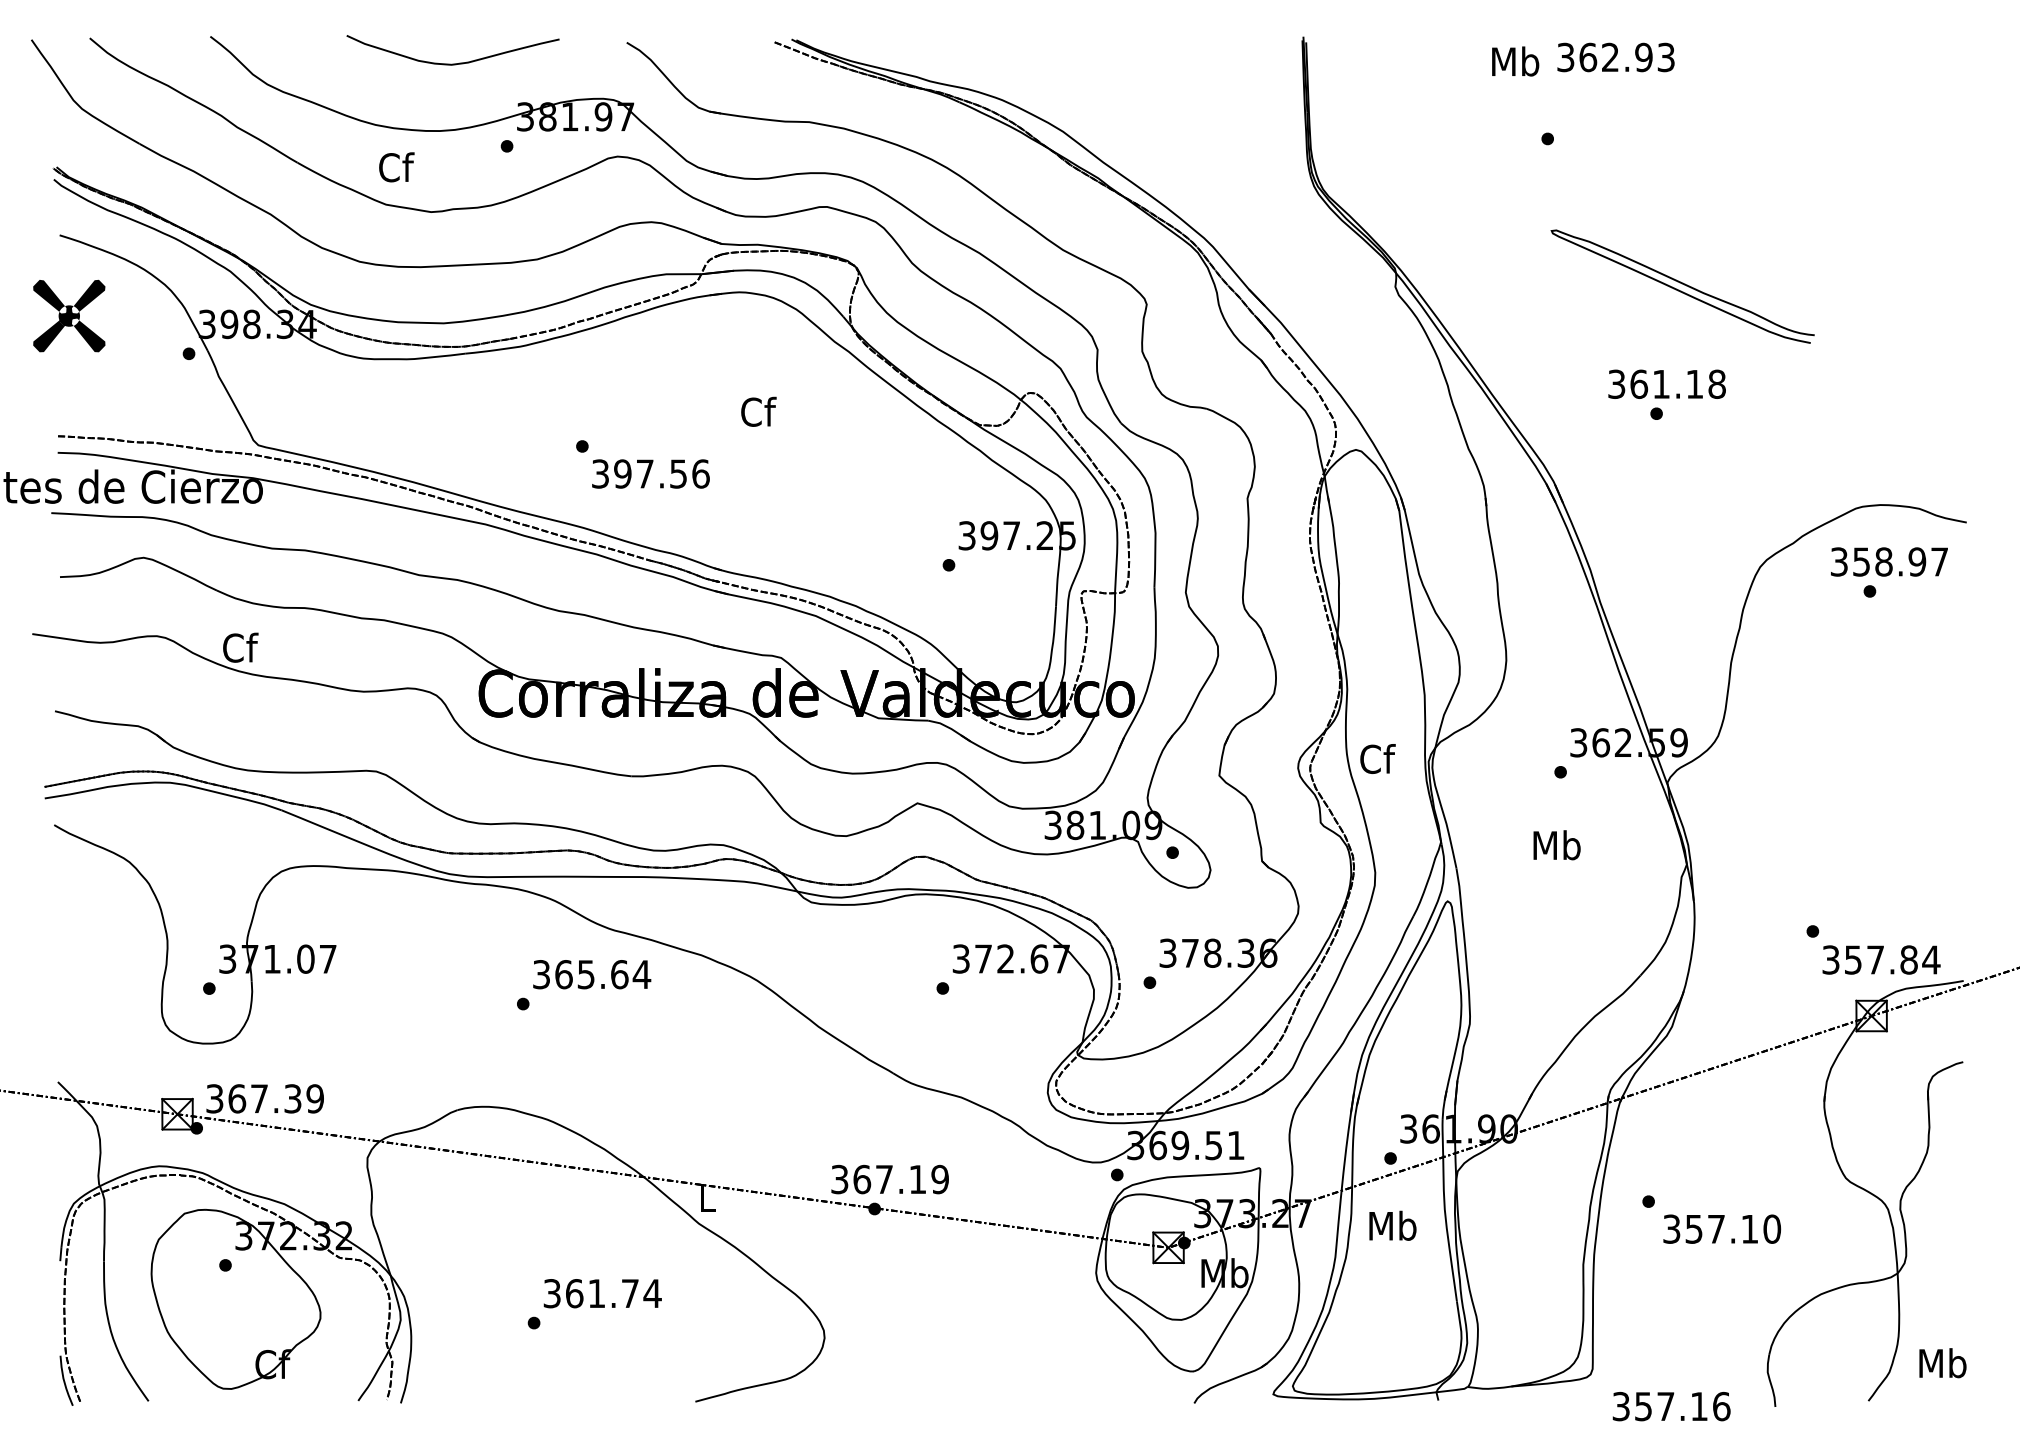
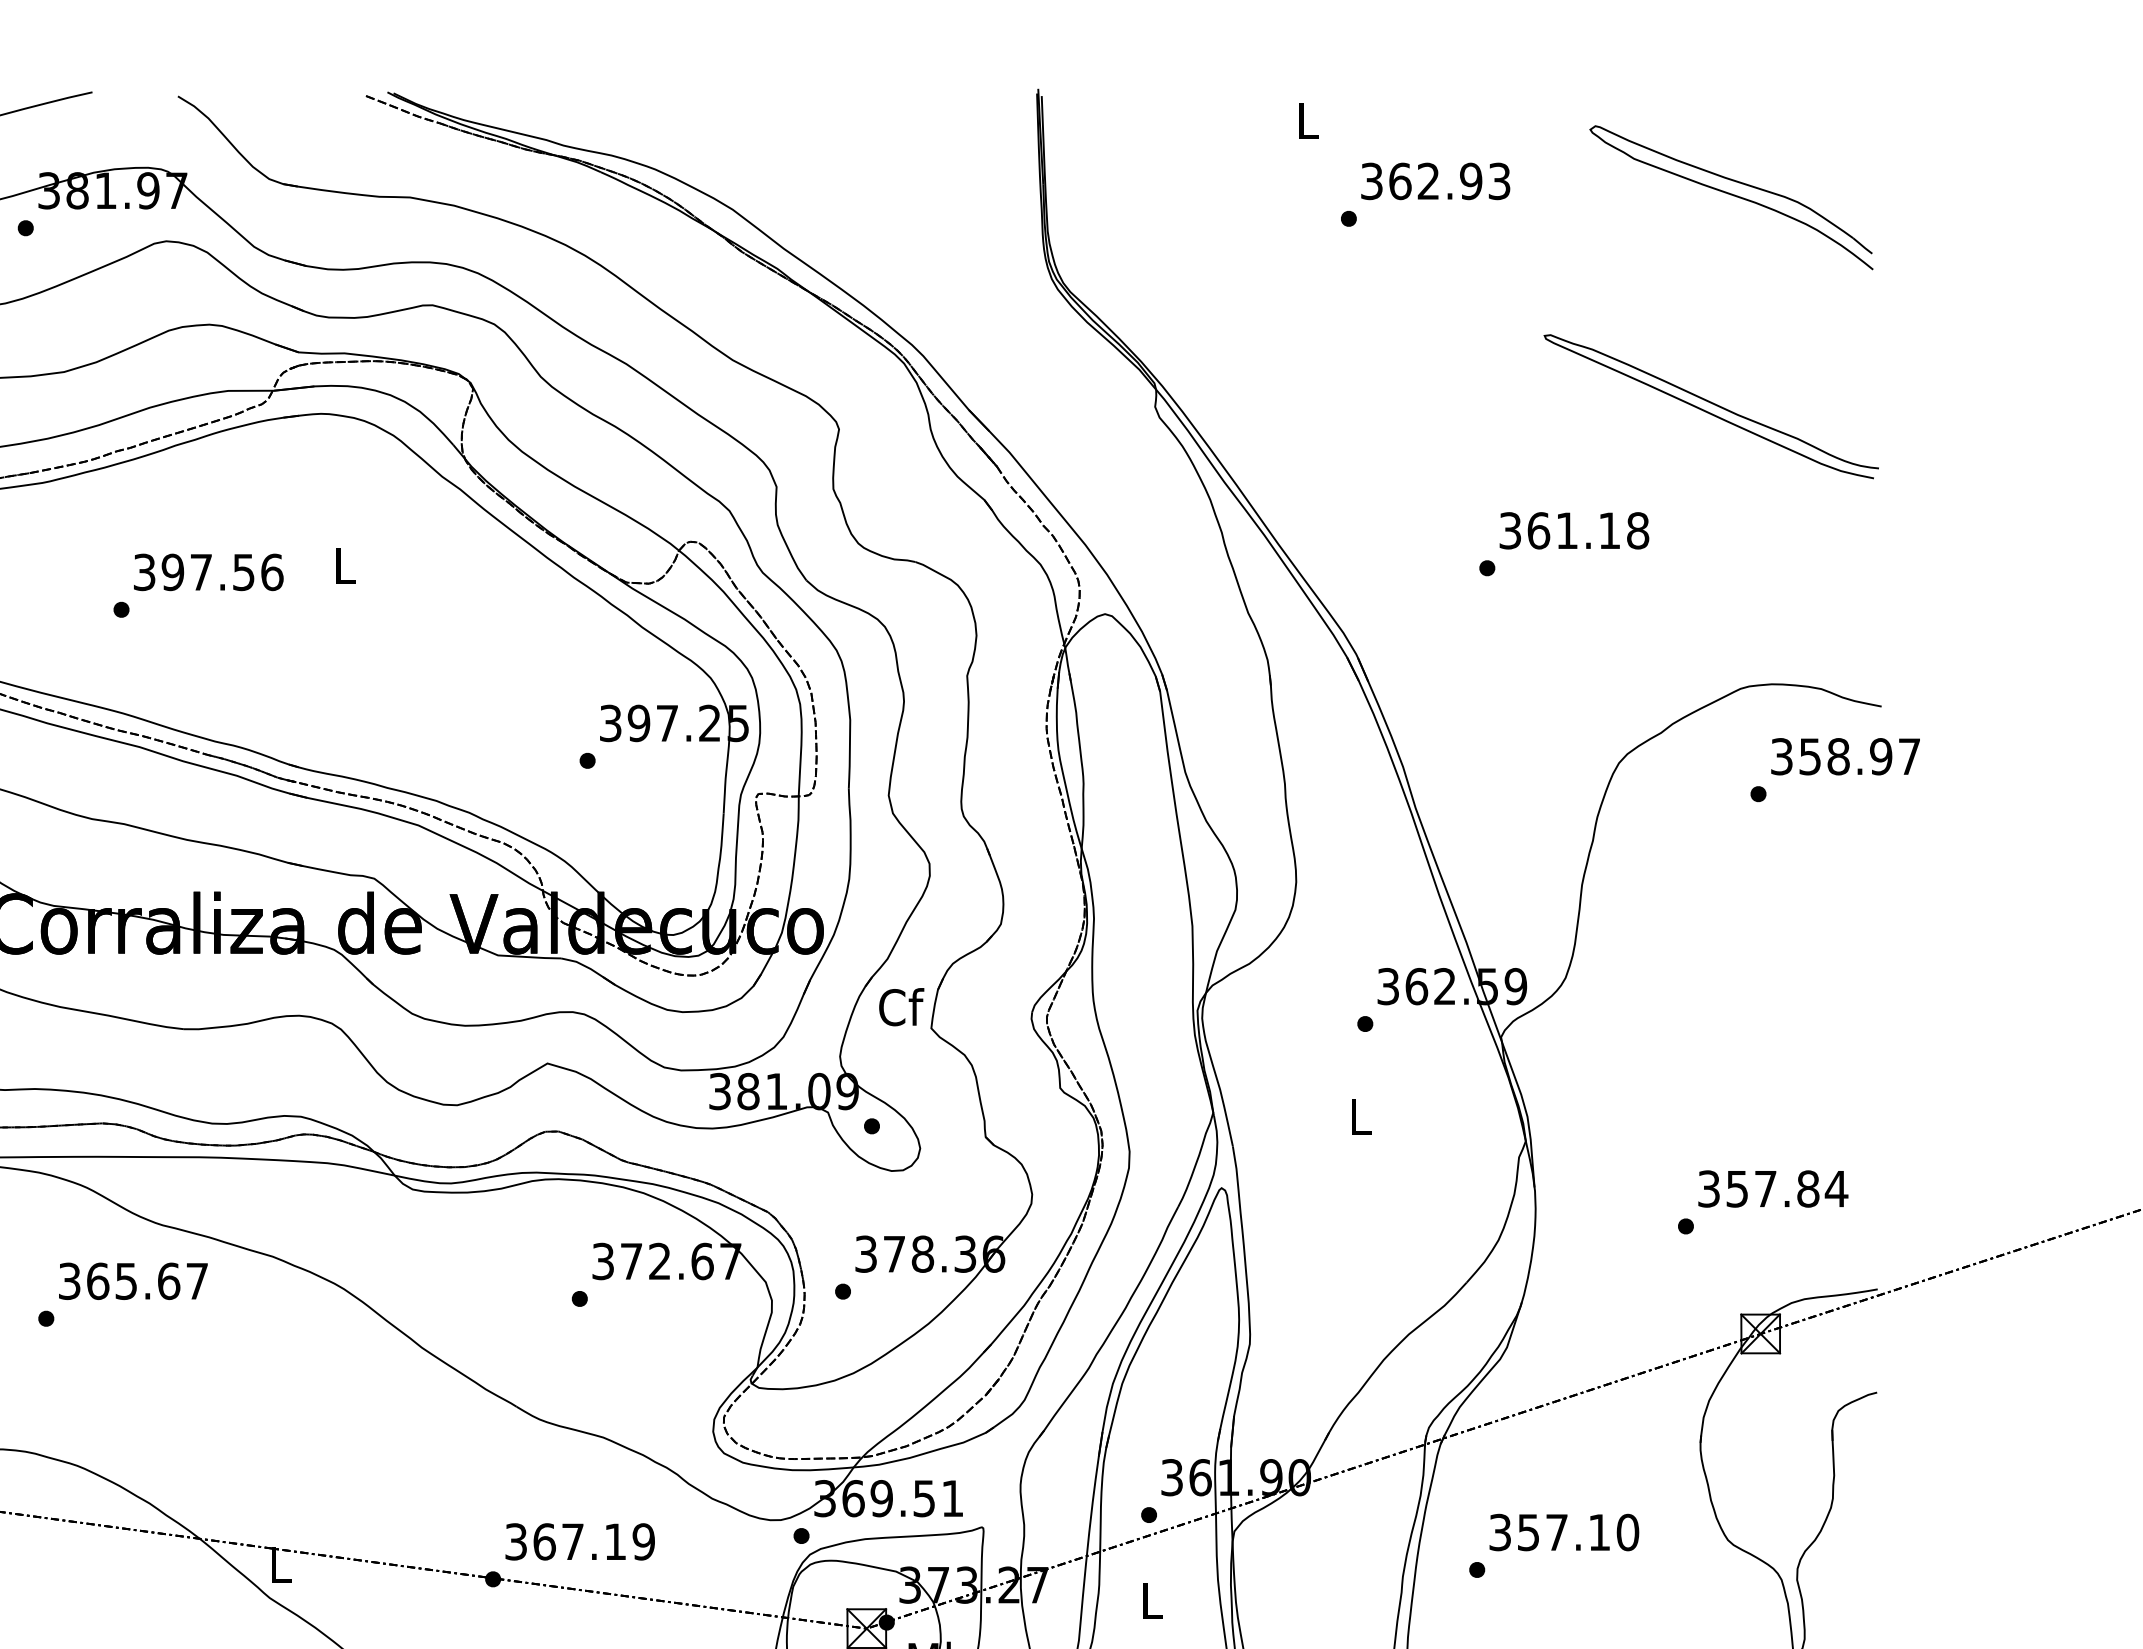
text: (1615, 57) -> (1435, 181), moved
text: (1515, 61) -> (1307, 120), Mb -> L
part: (1848, 122) -> (1731, 197), added
curve: (1682, 284) -> (1710, 403), moved
text: (1666, 383) -> (1573, 529), moved
text: (758, 411) -> (345, 565), Cf -> L
text: (650, 473) -> (208, 571), moved
text: (1889, 561) -> (1845, 756), moved
text: (1377, 758) -> (901, 1006), moved
text: (1556, 845) -> (1360, 1117), Mb -> L
text: (1881, 959) -> (1773, 1188), moved
text: (641, 974) -> (196, 1281), 365.64 -> 365.67
text: (889, 1179) -> (579, 1541), moved
text: (1392, 1225) -> (1151, 1600), Mb -> L
text: (1722, 1228) -> (1564, 1531), moved

